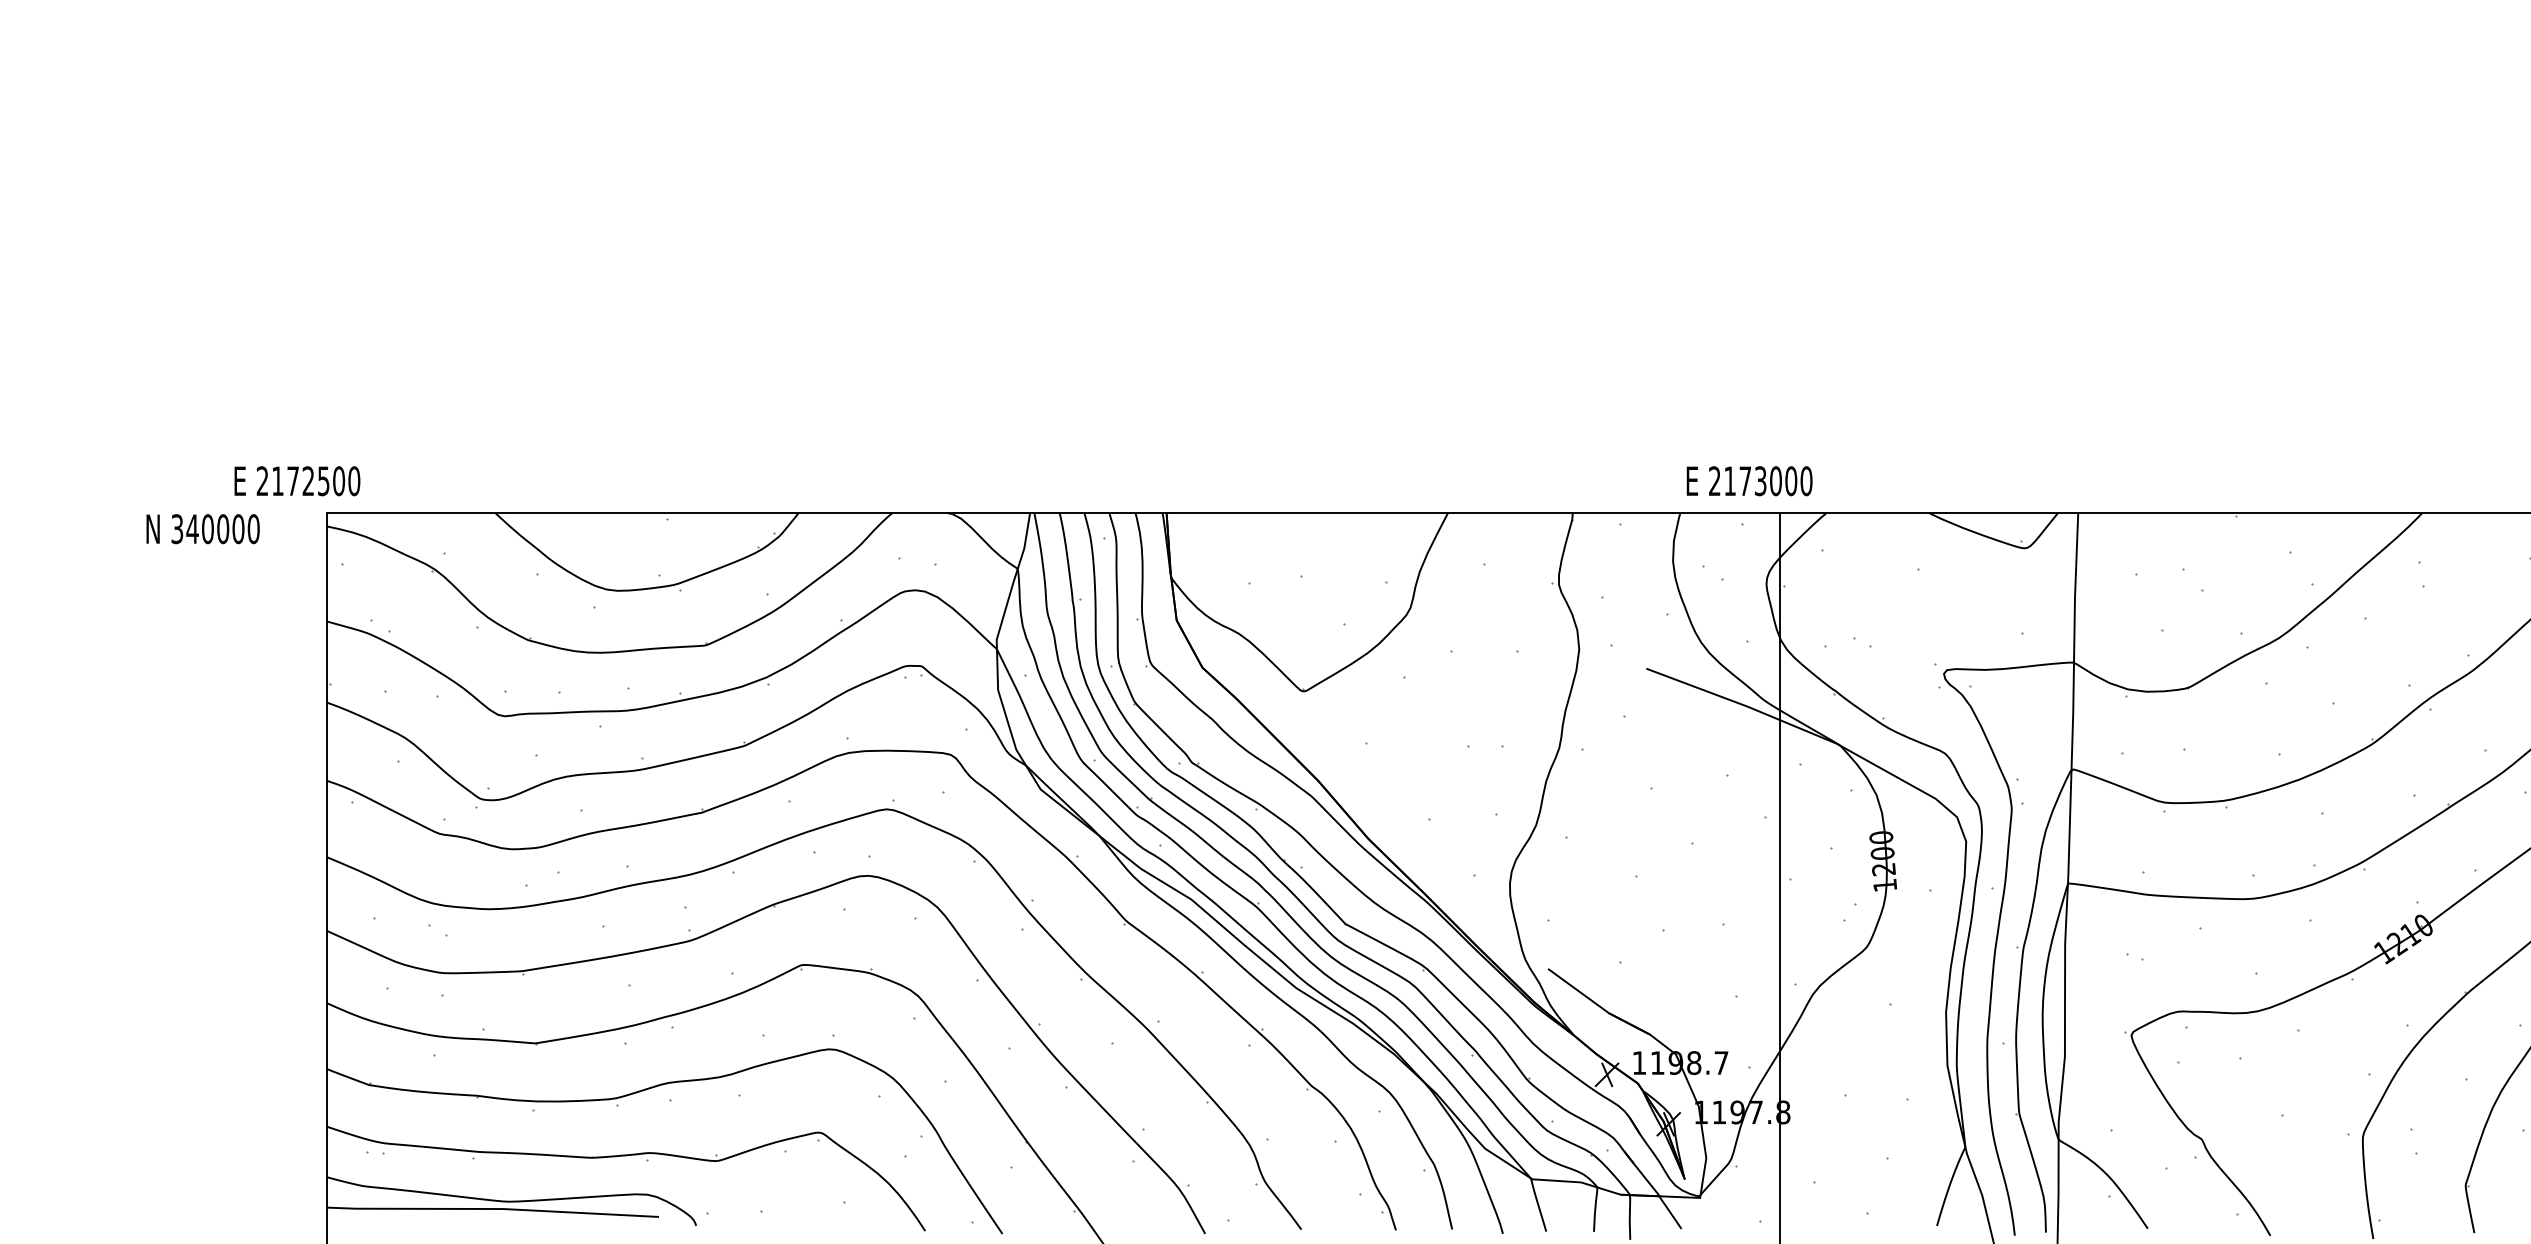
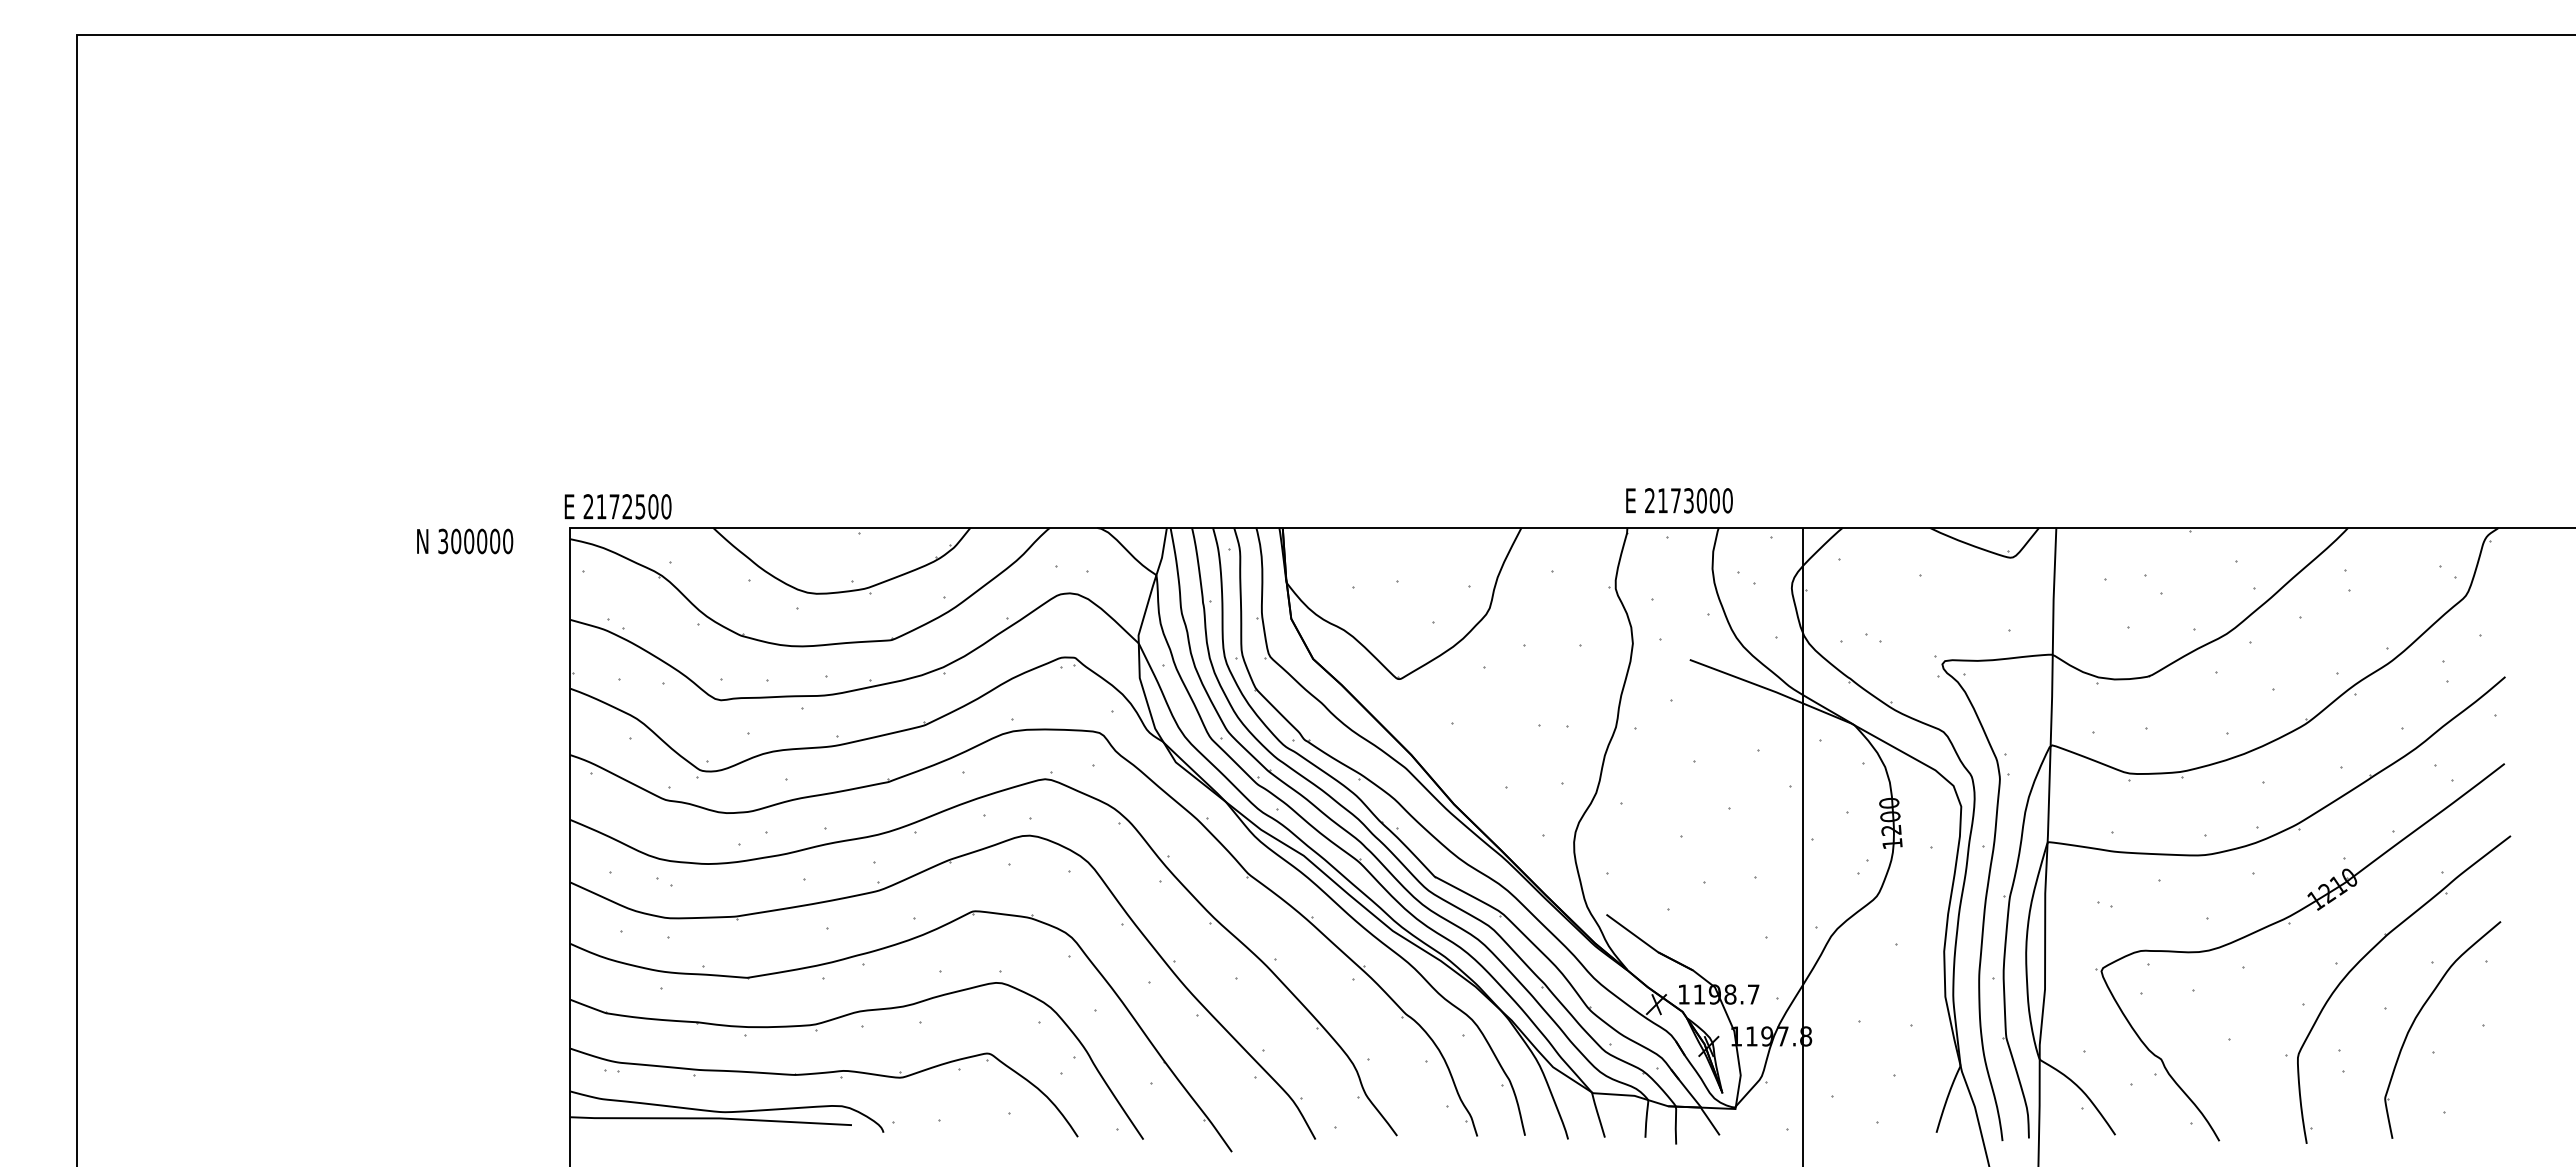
text: (296, 480) -> (617, 506), moved
text: (1749, 480) -> (1679, 500), moved
text: (191, 529) -> (455, 541), 340000 -> 300000

